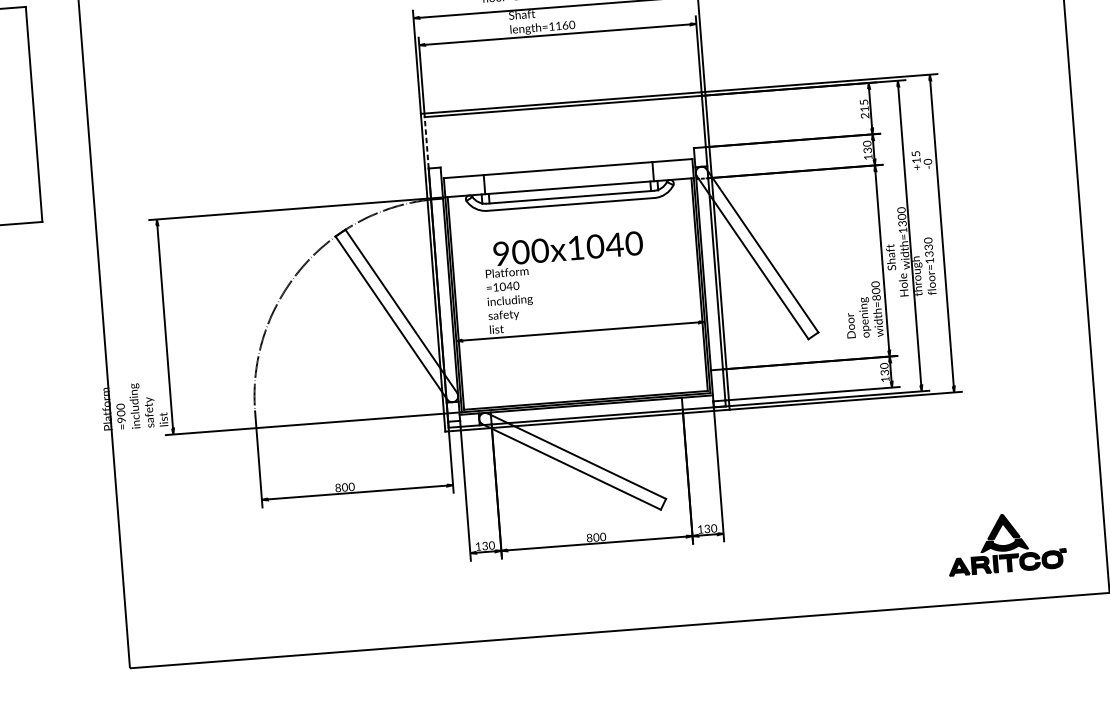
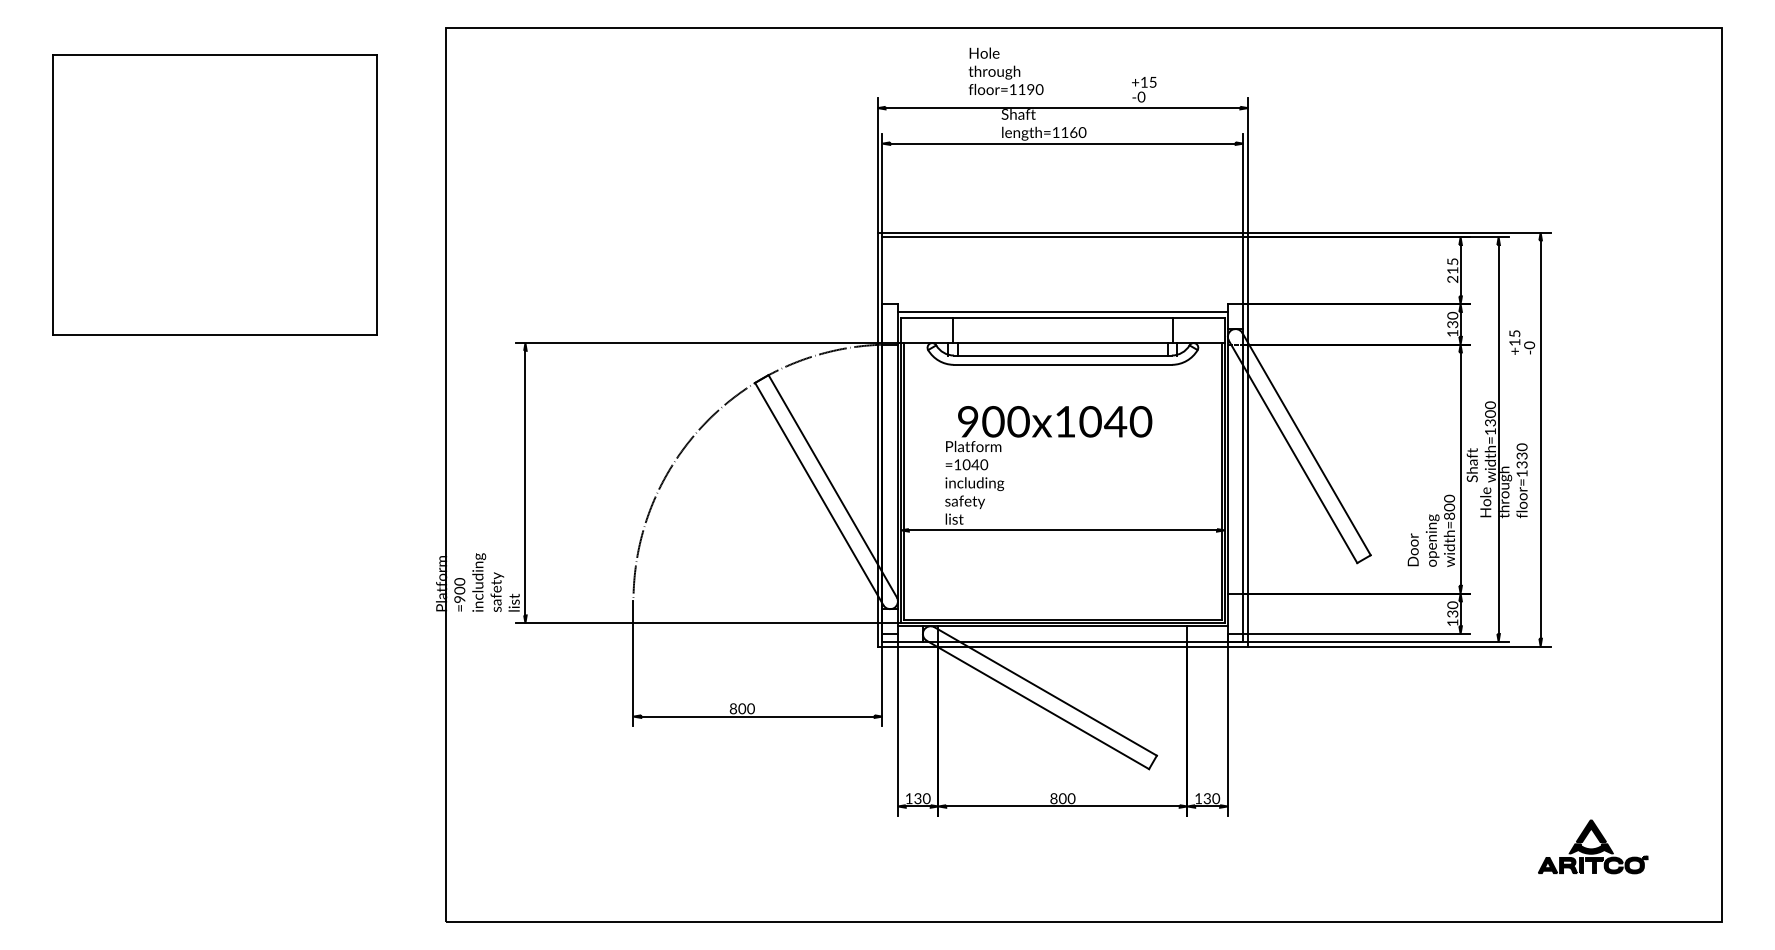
line: (426, 142) -> (882, 270), dashed -> solid
line: (567, 163) -> (1062, 311), added
part: (1006, 542) -> (1593, 846), size x0.71

